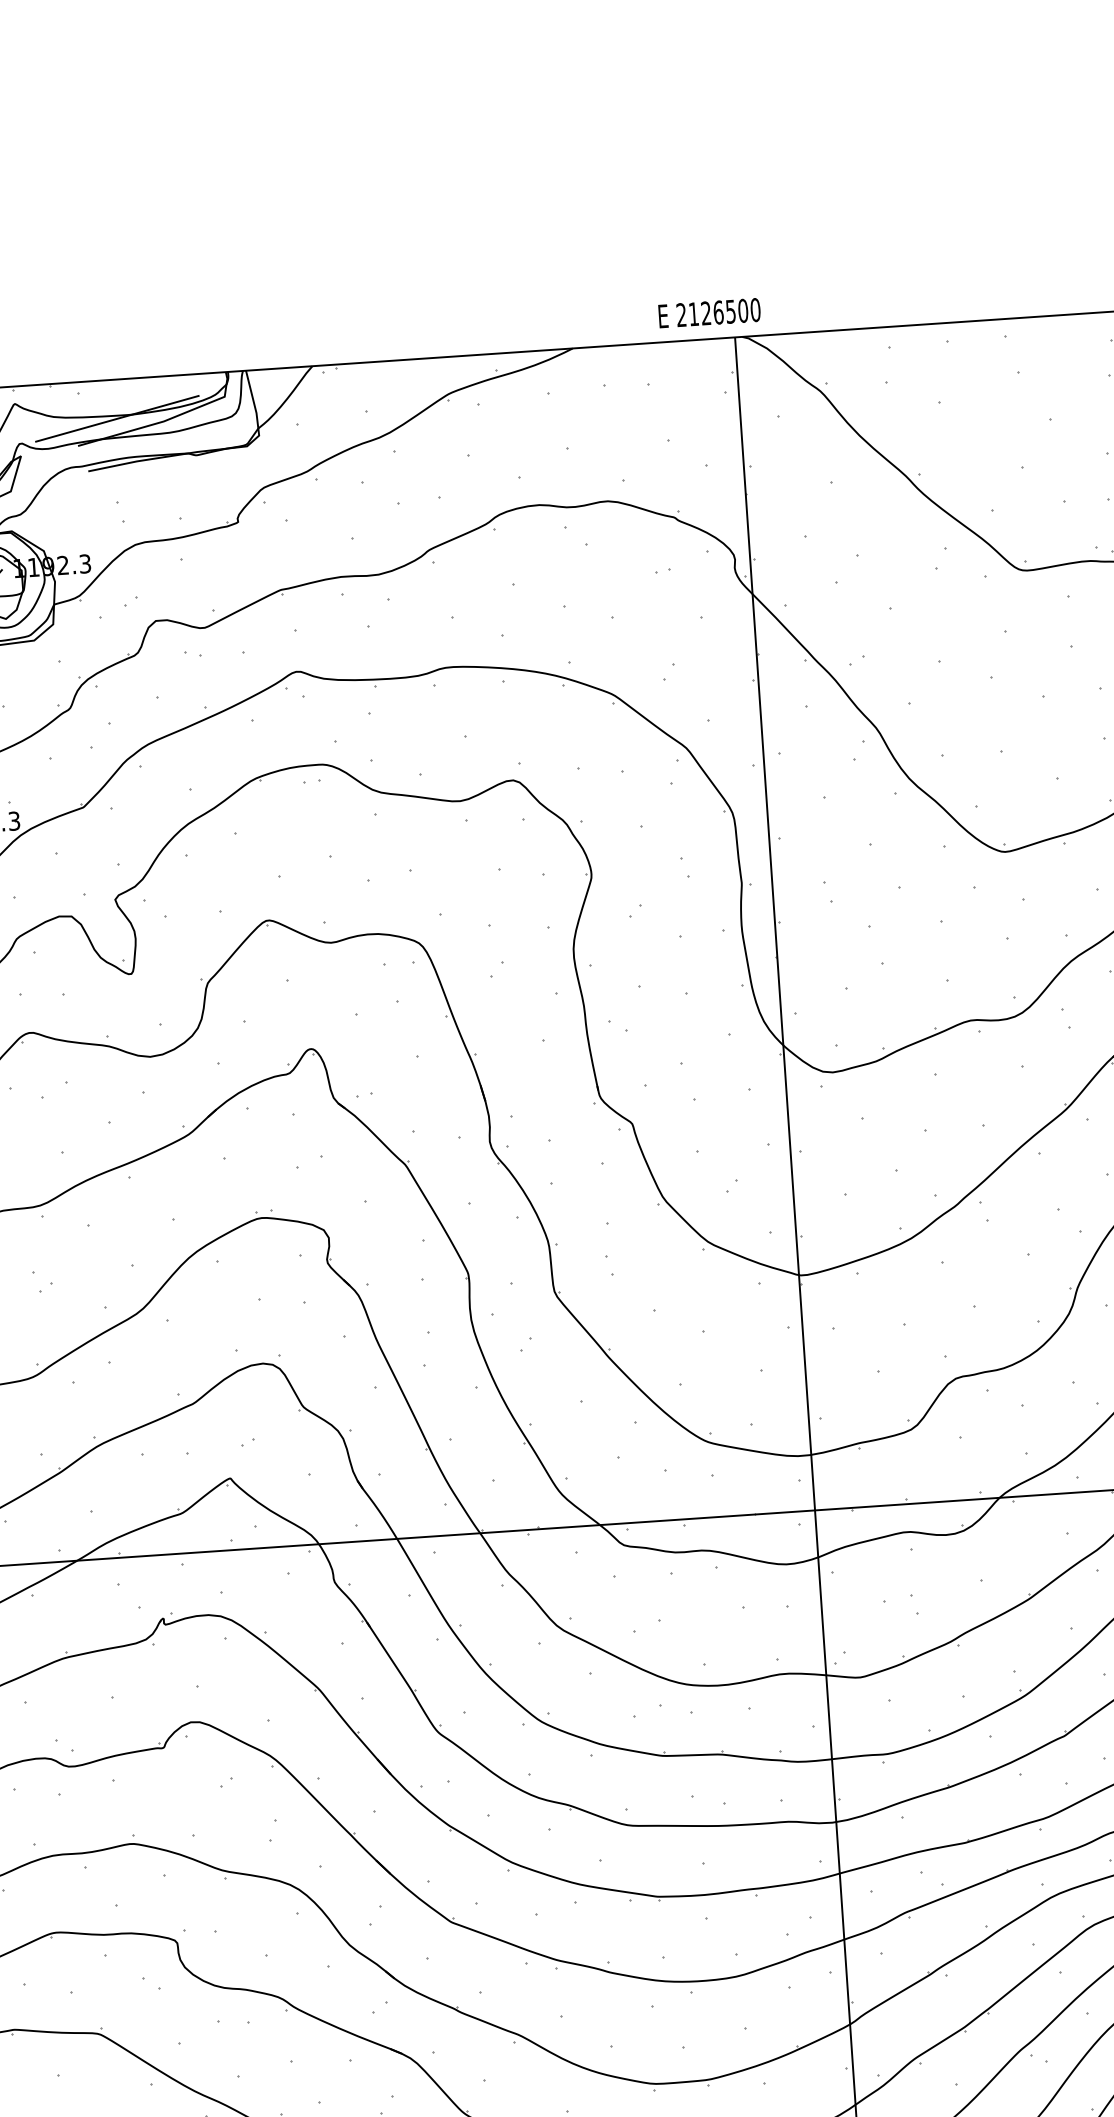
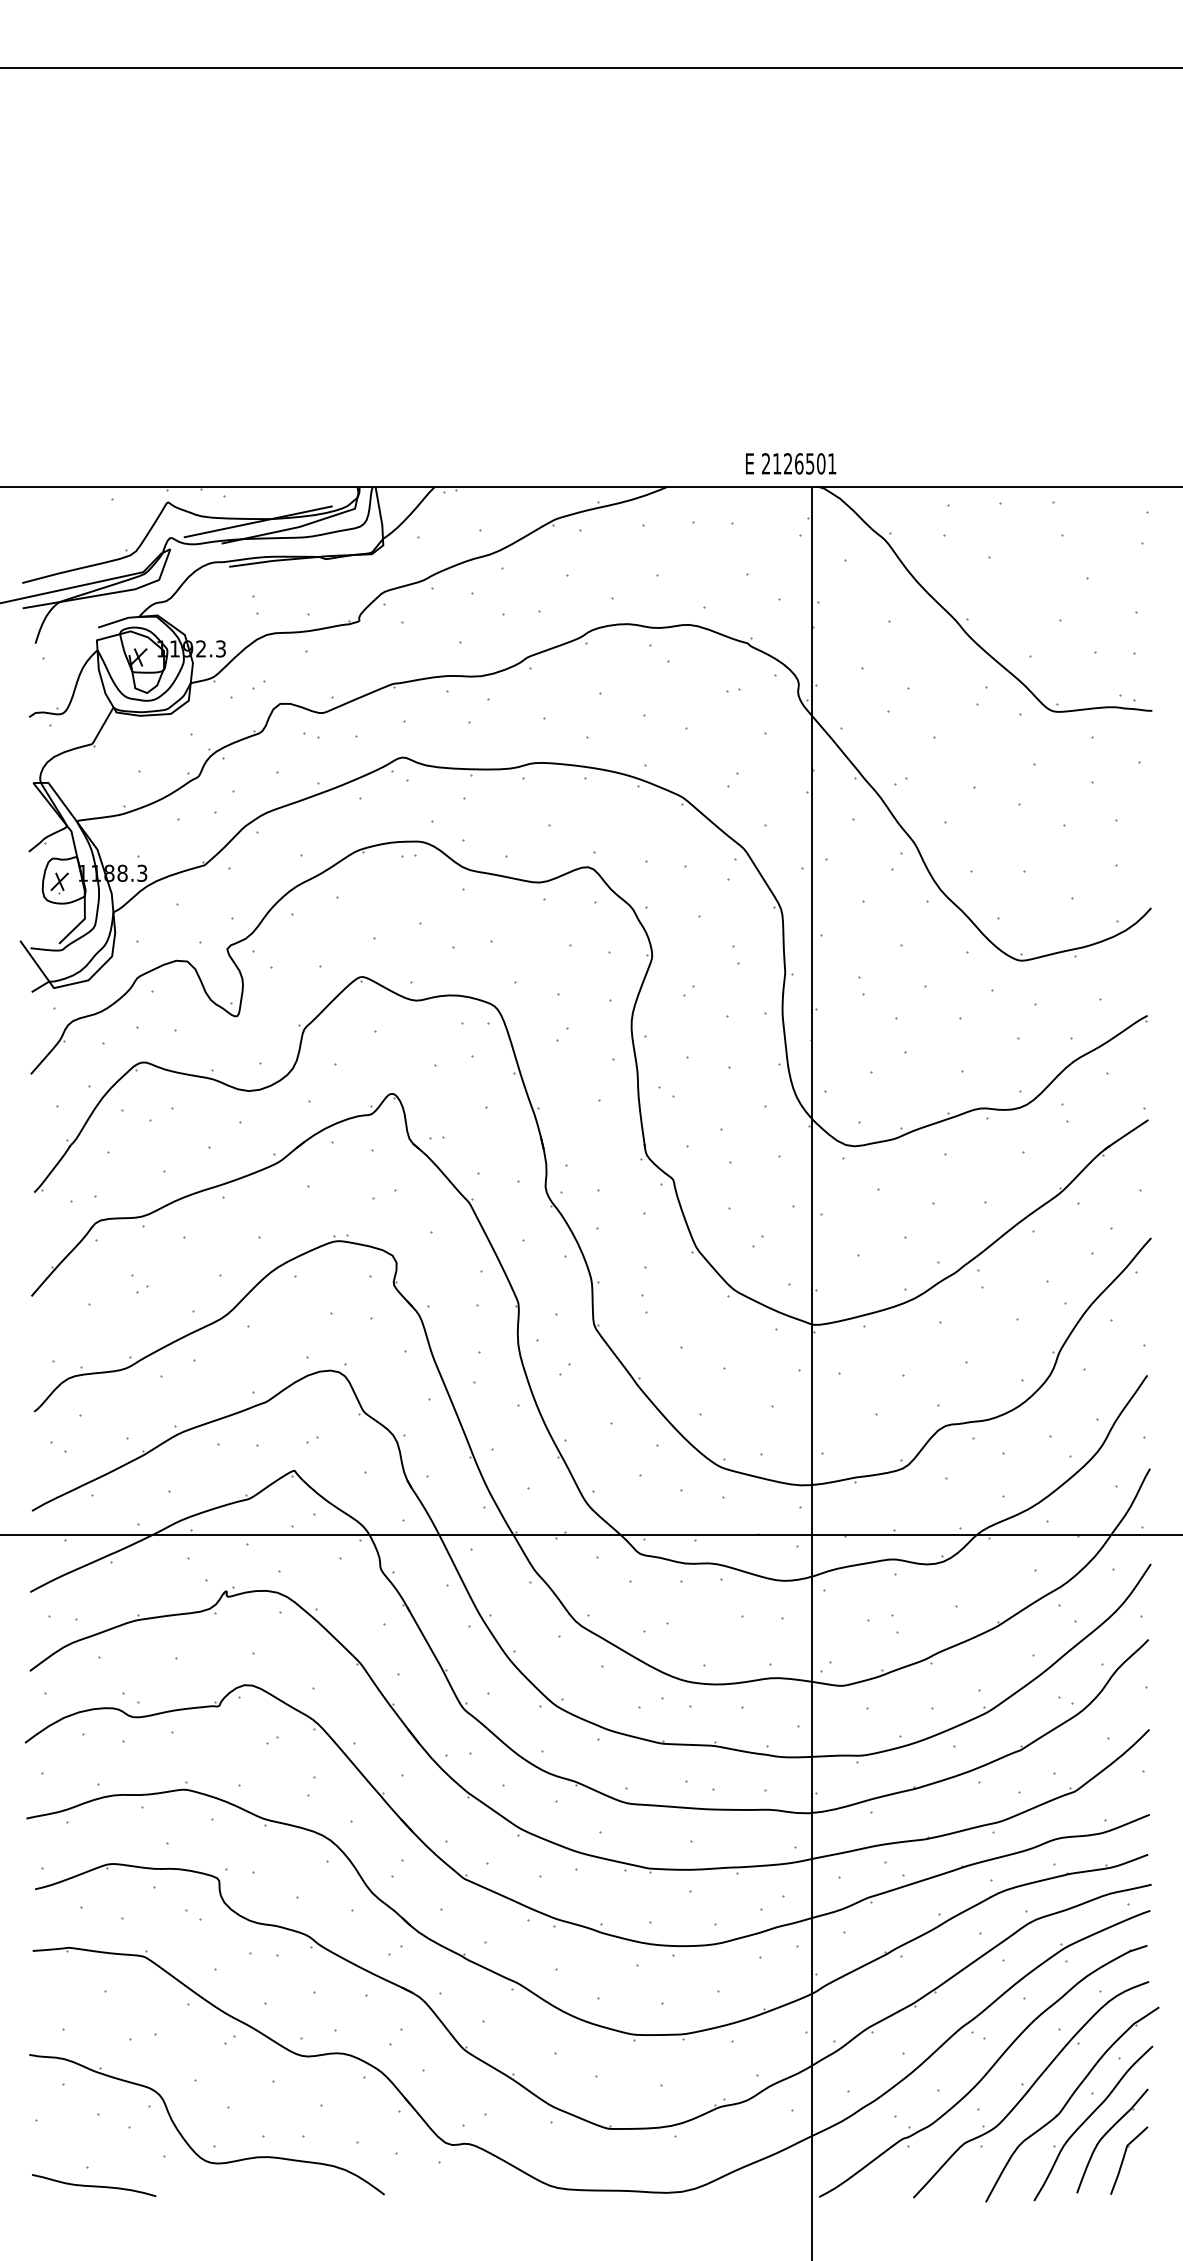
text: (755, 309) -> (832, 463), 2126500 -> 2126501

